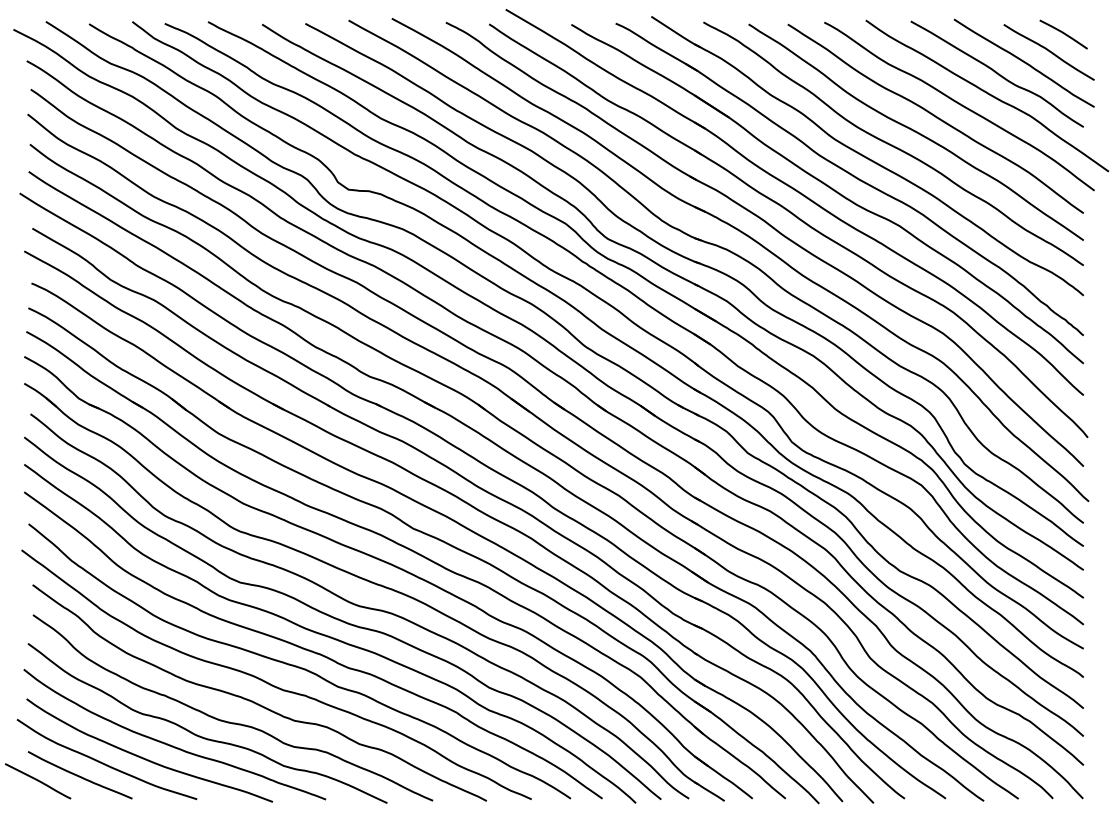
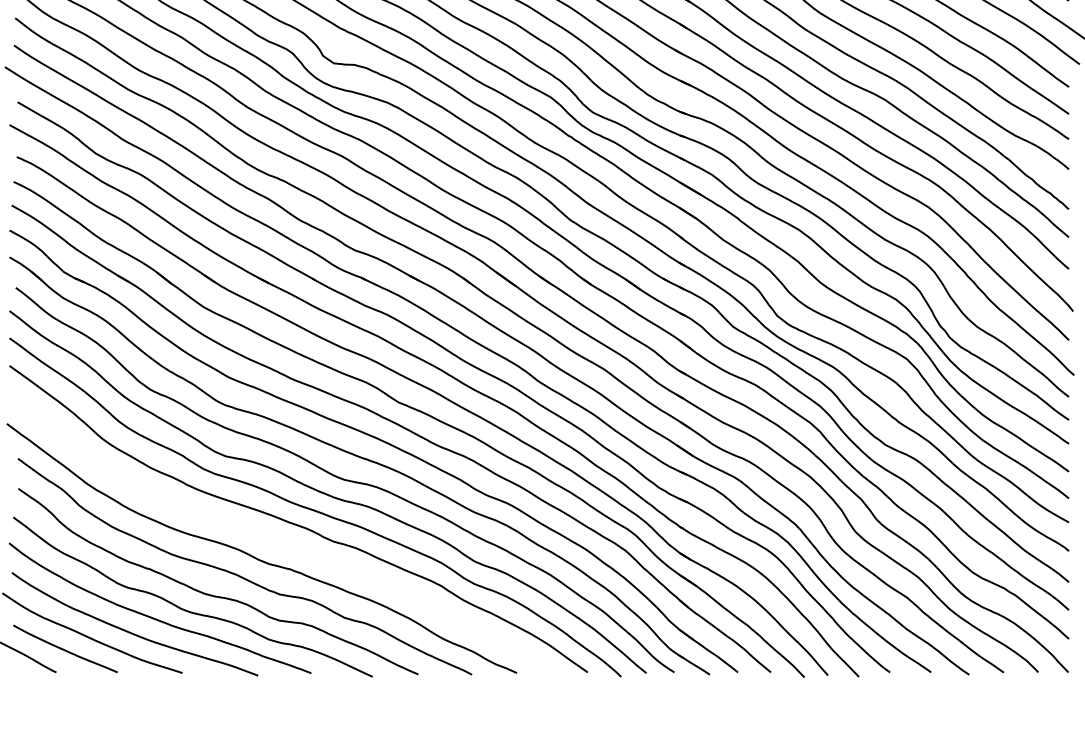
curve: (296, 665) -> (281, 539), removed

